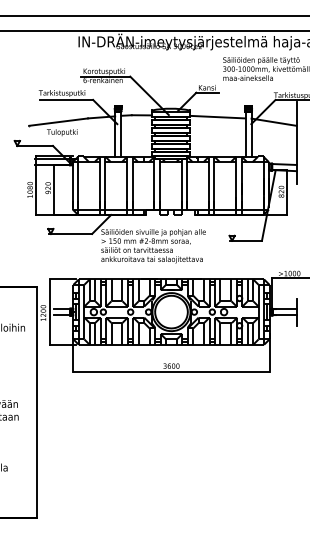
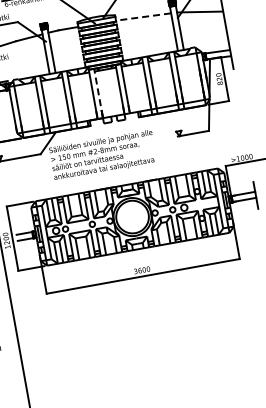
line: (217, 117) -> (143, 17), solid -> dashed
line: (159, 183) -> (97, 92), solid -> dashed

